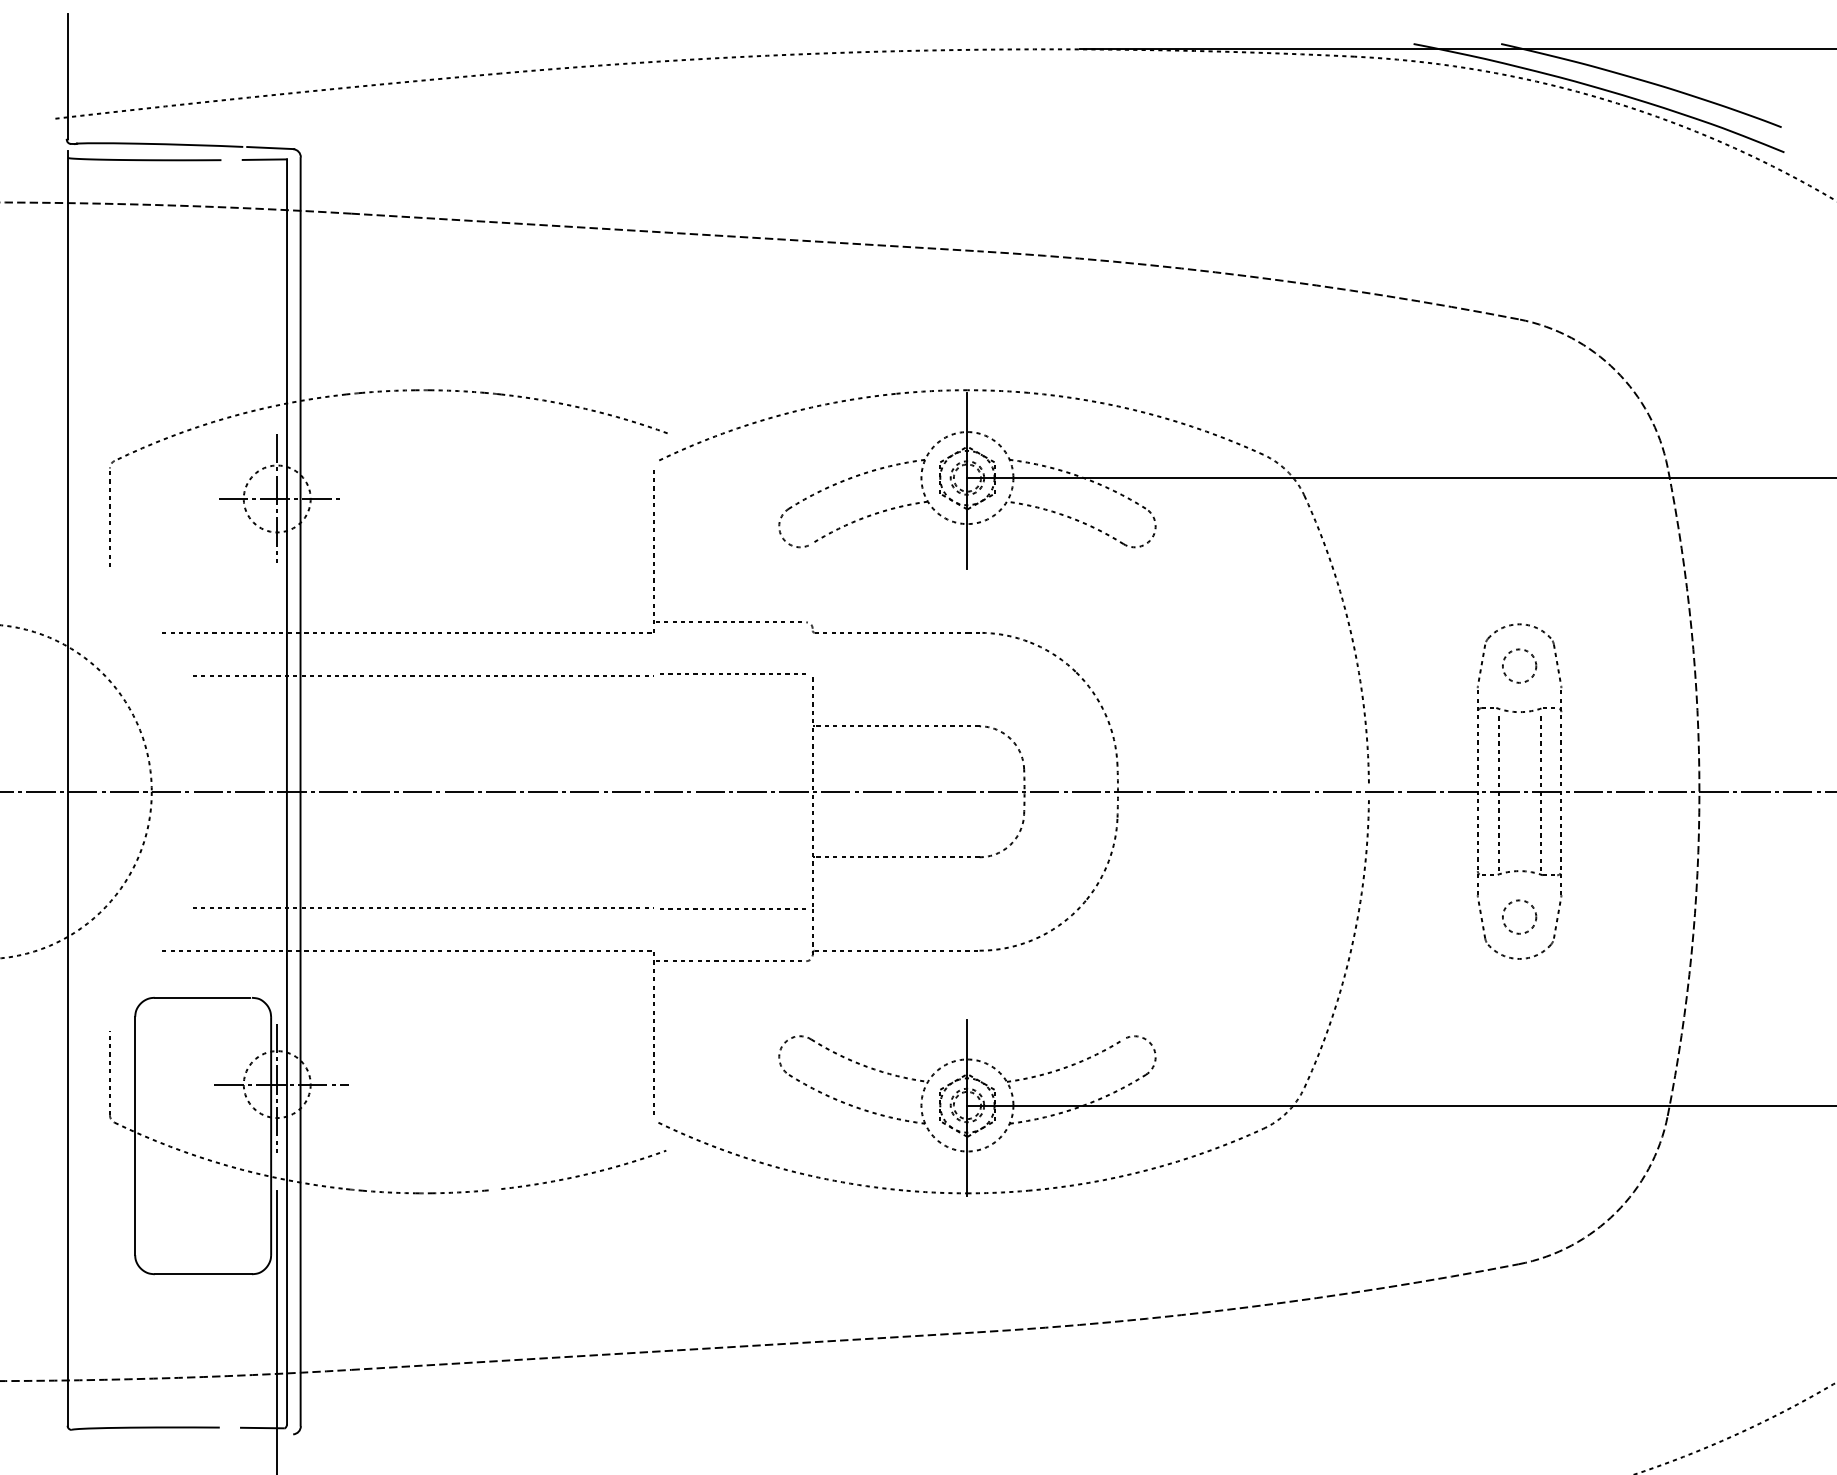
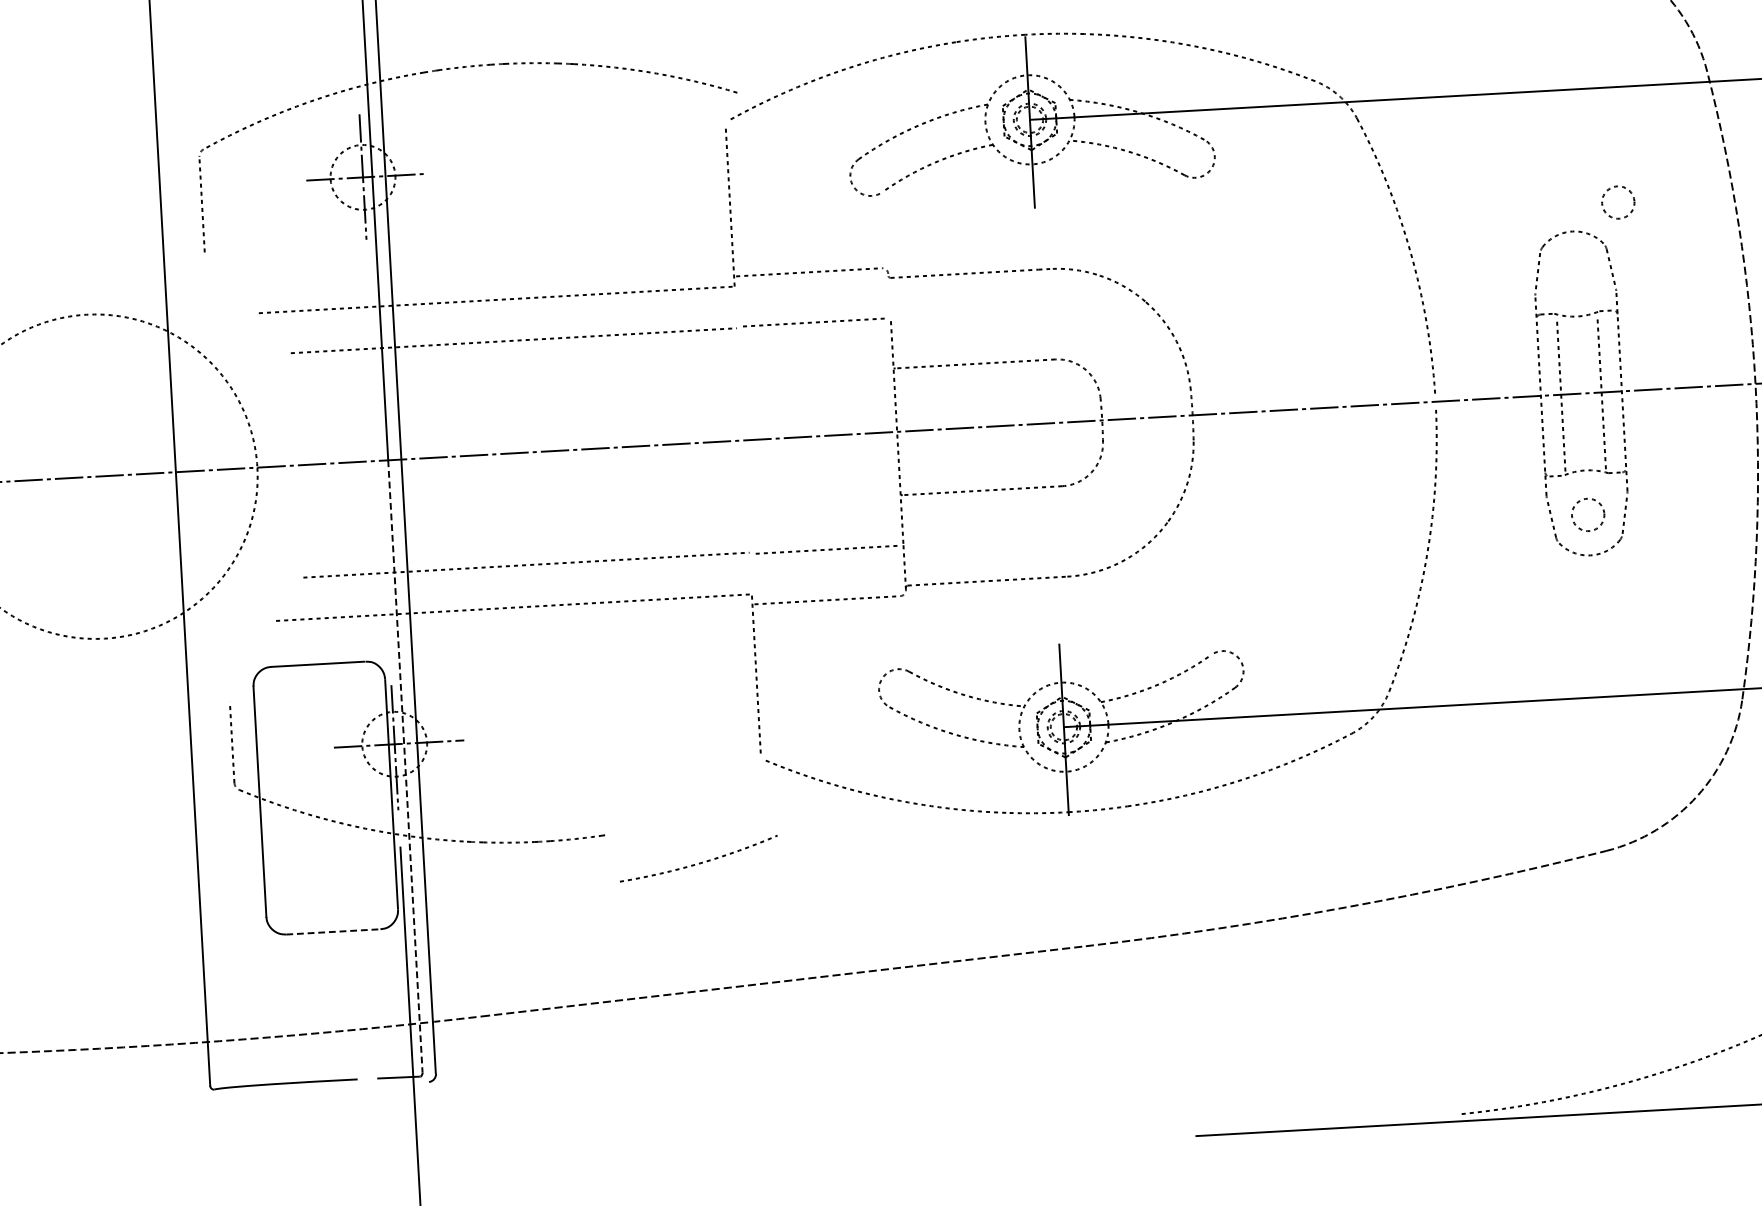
circle: (1519, 665) -> (1618, 201), moved
line: (286, 1108) -> (404, 766), solid -> dashed
arc: (585, 1173) -> (700, 862), moved
line: (203, 1274) -> (333, 932), solid -> dashed

